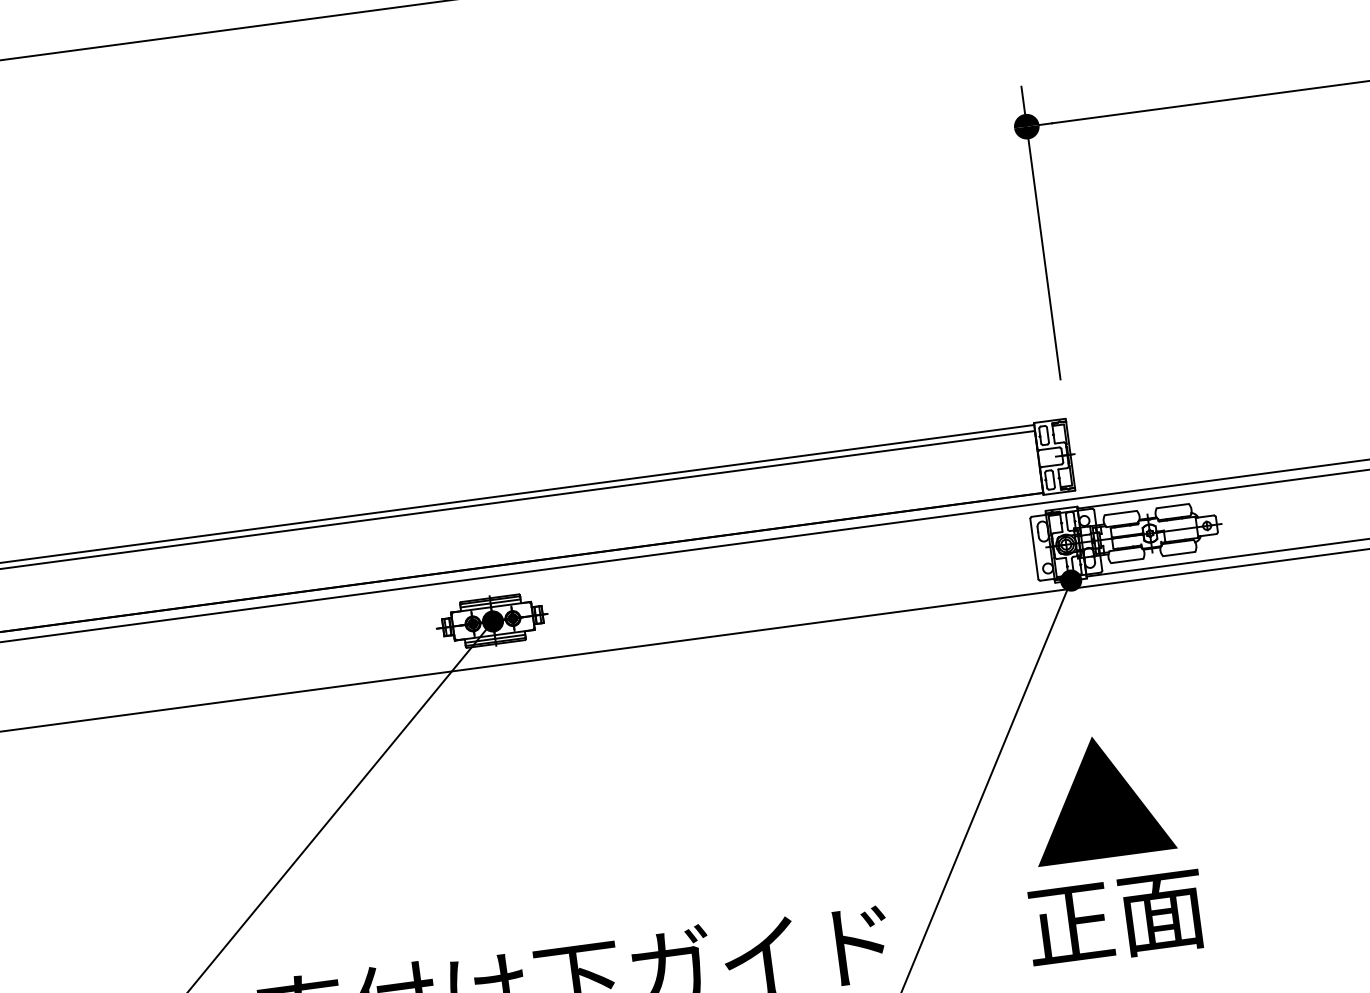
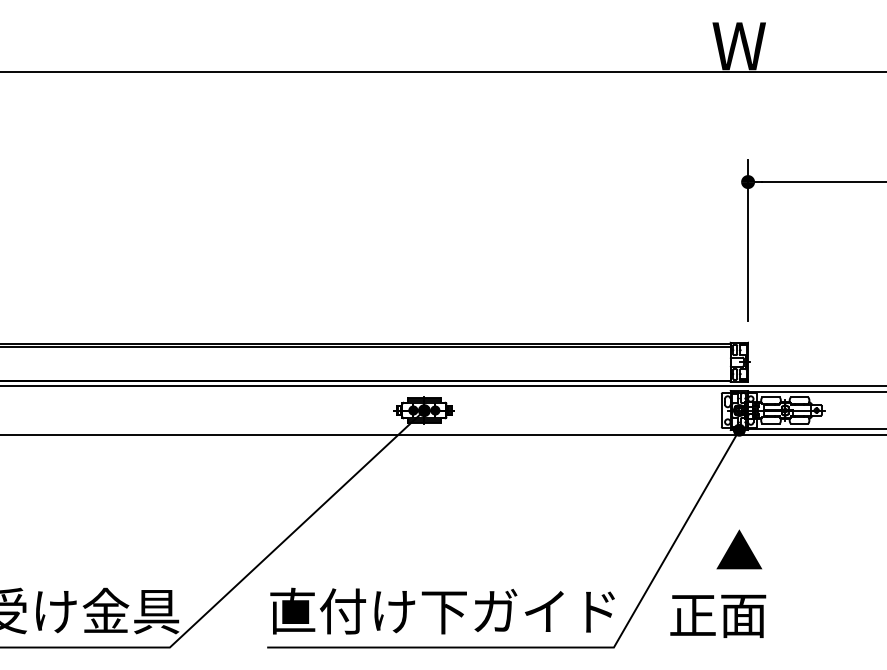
part: (1100, 797) -> (739, 549), size x0.6
text: (1116, 917) -> (718, 615), moved

